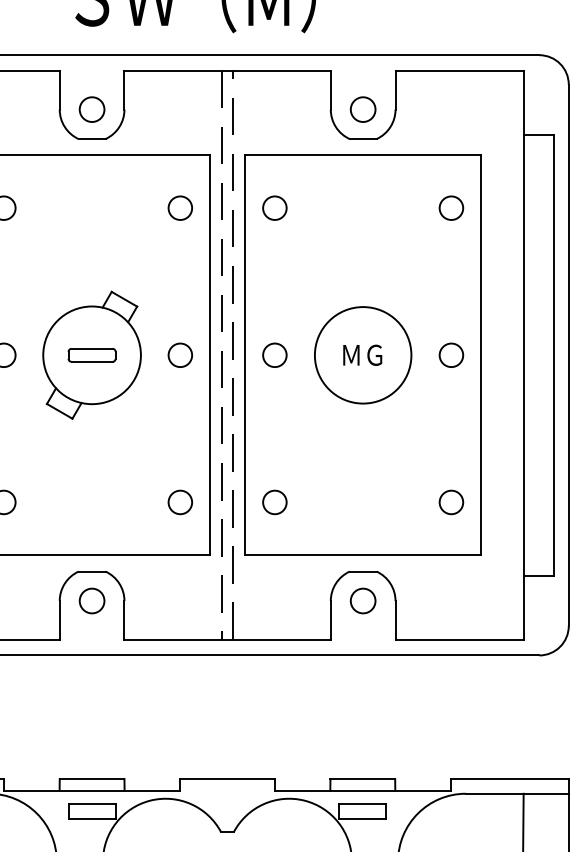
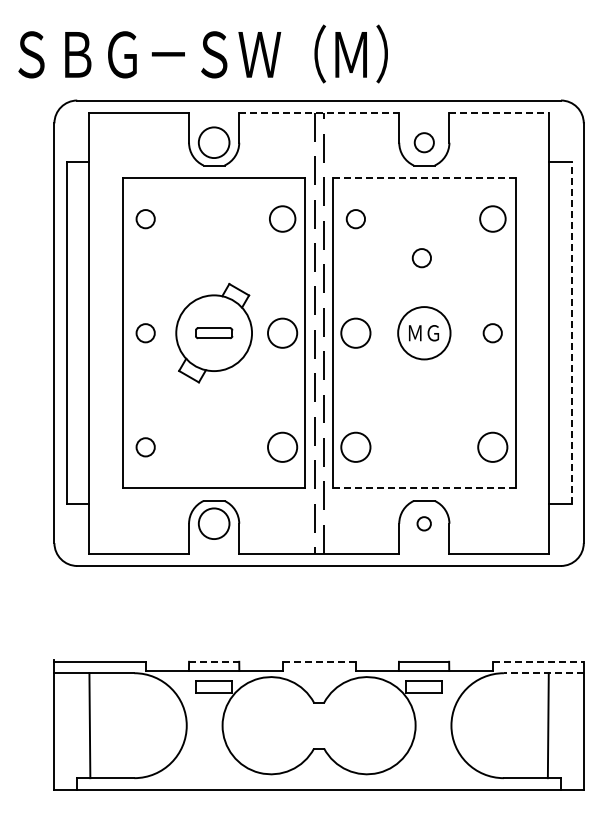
line: (227, 70) -> (319, 112), solid -> dashed
line: (460, 70) -> (499, 112), solid -> dashed
circle: (91, 109) -> (213, 142), size x1.6
line: (363, 155) -> (424, 178), solid -> dashed
circle: (180, 208) -> (282, 219), size x1.4
circle: (451, 208) -> (492, 219), size x1.4
circle: (359, 258) -> (421, 258), added
circle: (362, 354) -> (423, 332), size x0.7
line: (552, 354) -> (571, 332), solid -> dashed
circle: (180, 355) -> (282, 333), size x1.6
circle: (274, 355) -> (355, 333), size x1.6
circle: (180, 502) -> (282, 447), size x1.6
circle: (274, 502) -> (355, 447), size x1.6
circle: (451, 502) -> (492, 447), size x1.6
line: (363, 555) -> (424, 488), solid -> dashed
circle: (91, 600) -> (213, 523), size x1.6
circle: (362, 600) -> (423, 523), size x0.7
line: (92, 778) -> (214, 661), solid -> dashed
line: (227, 778) -> (319, 661), solid -> dashed
line: (510, 778) -> (538, 661), solid -> dashed
line: (516, 794) -> (543, 673), solid -> dashed

